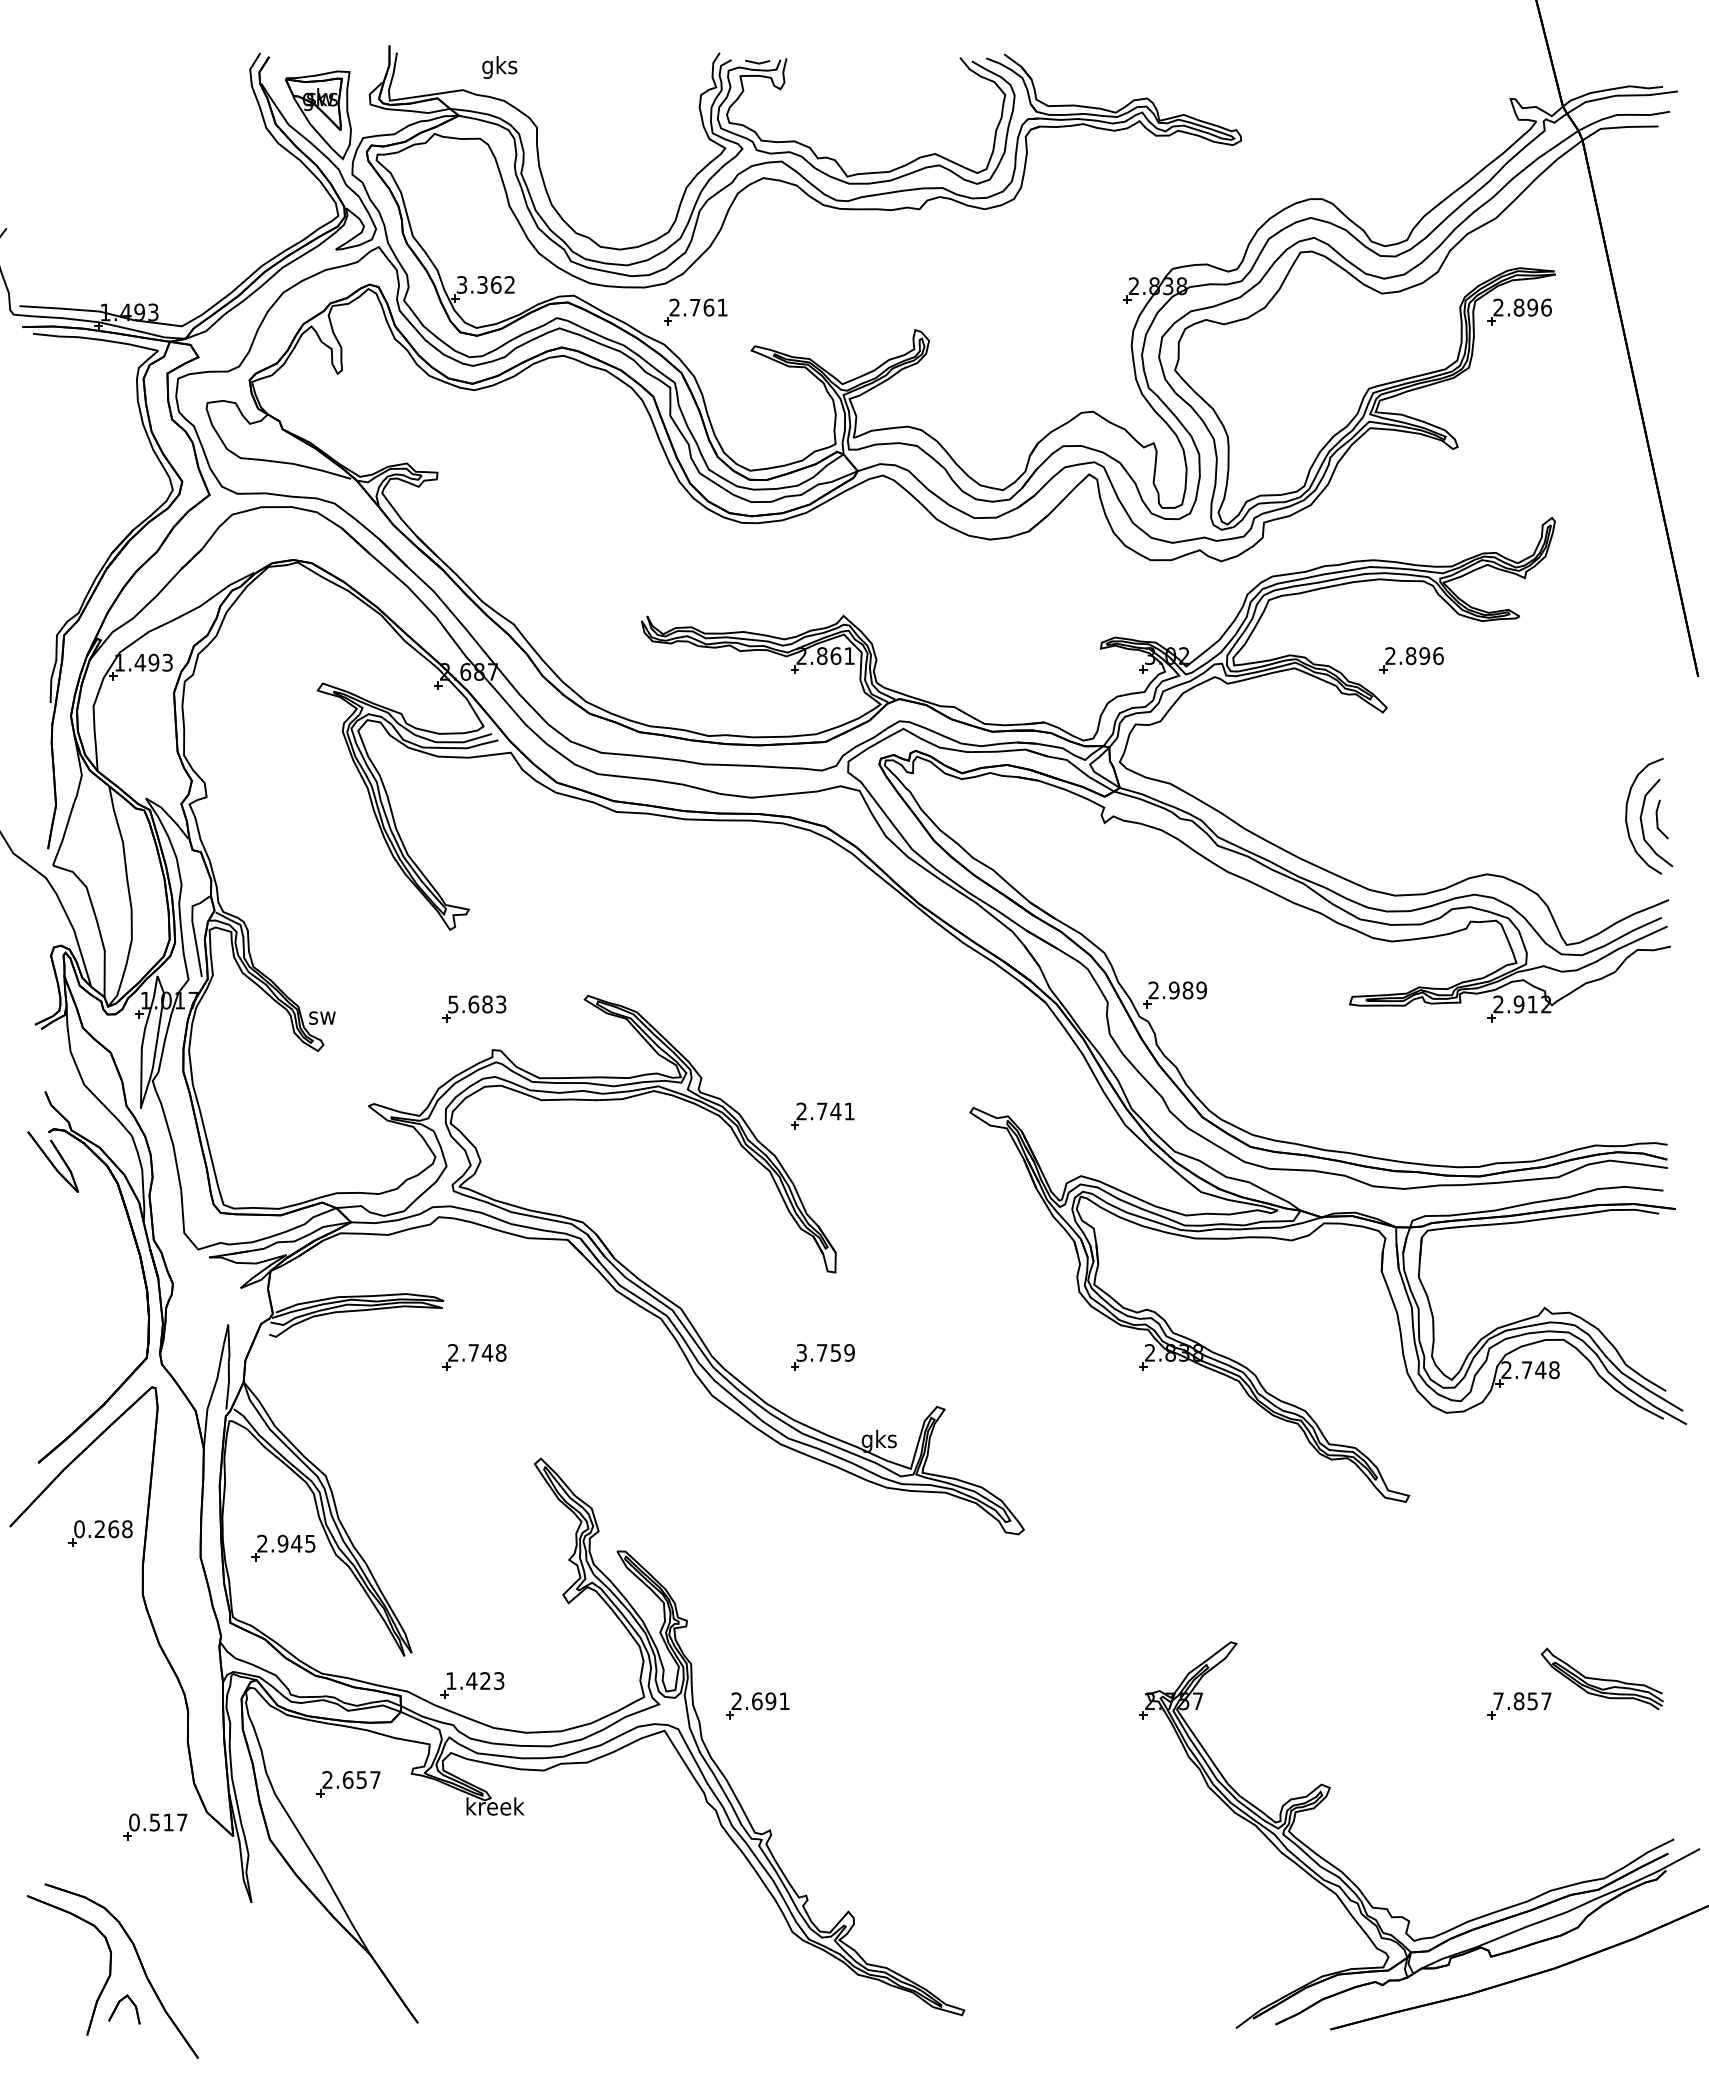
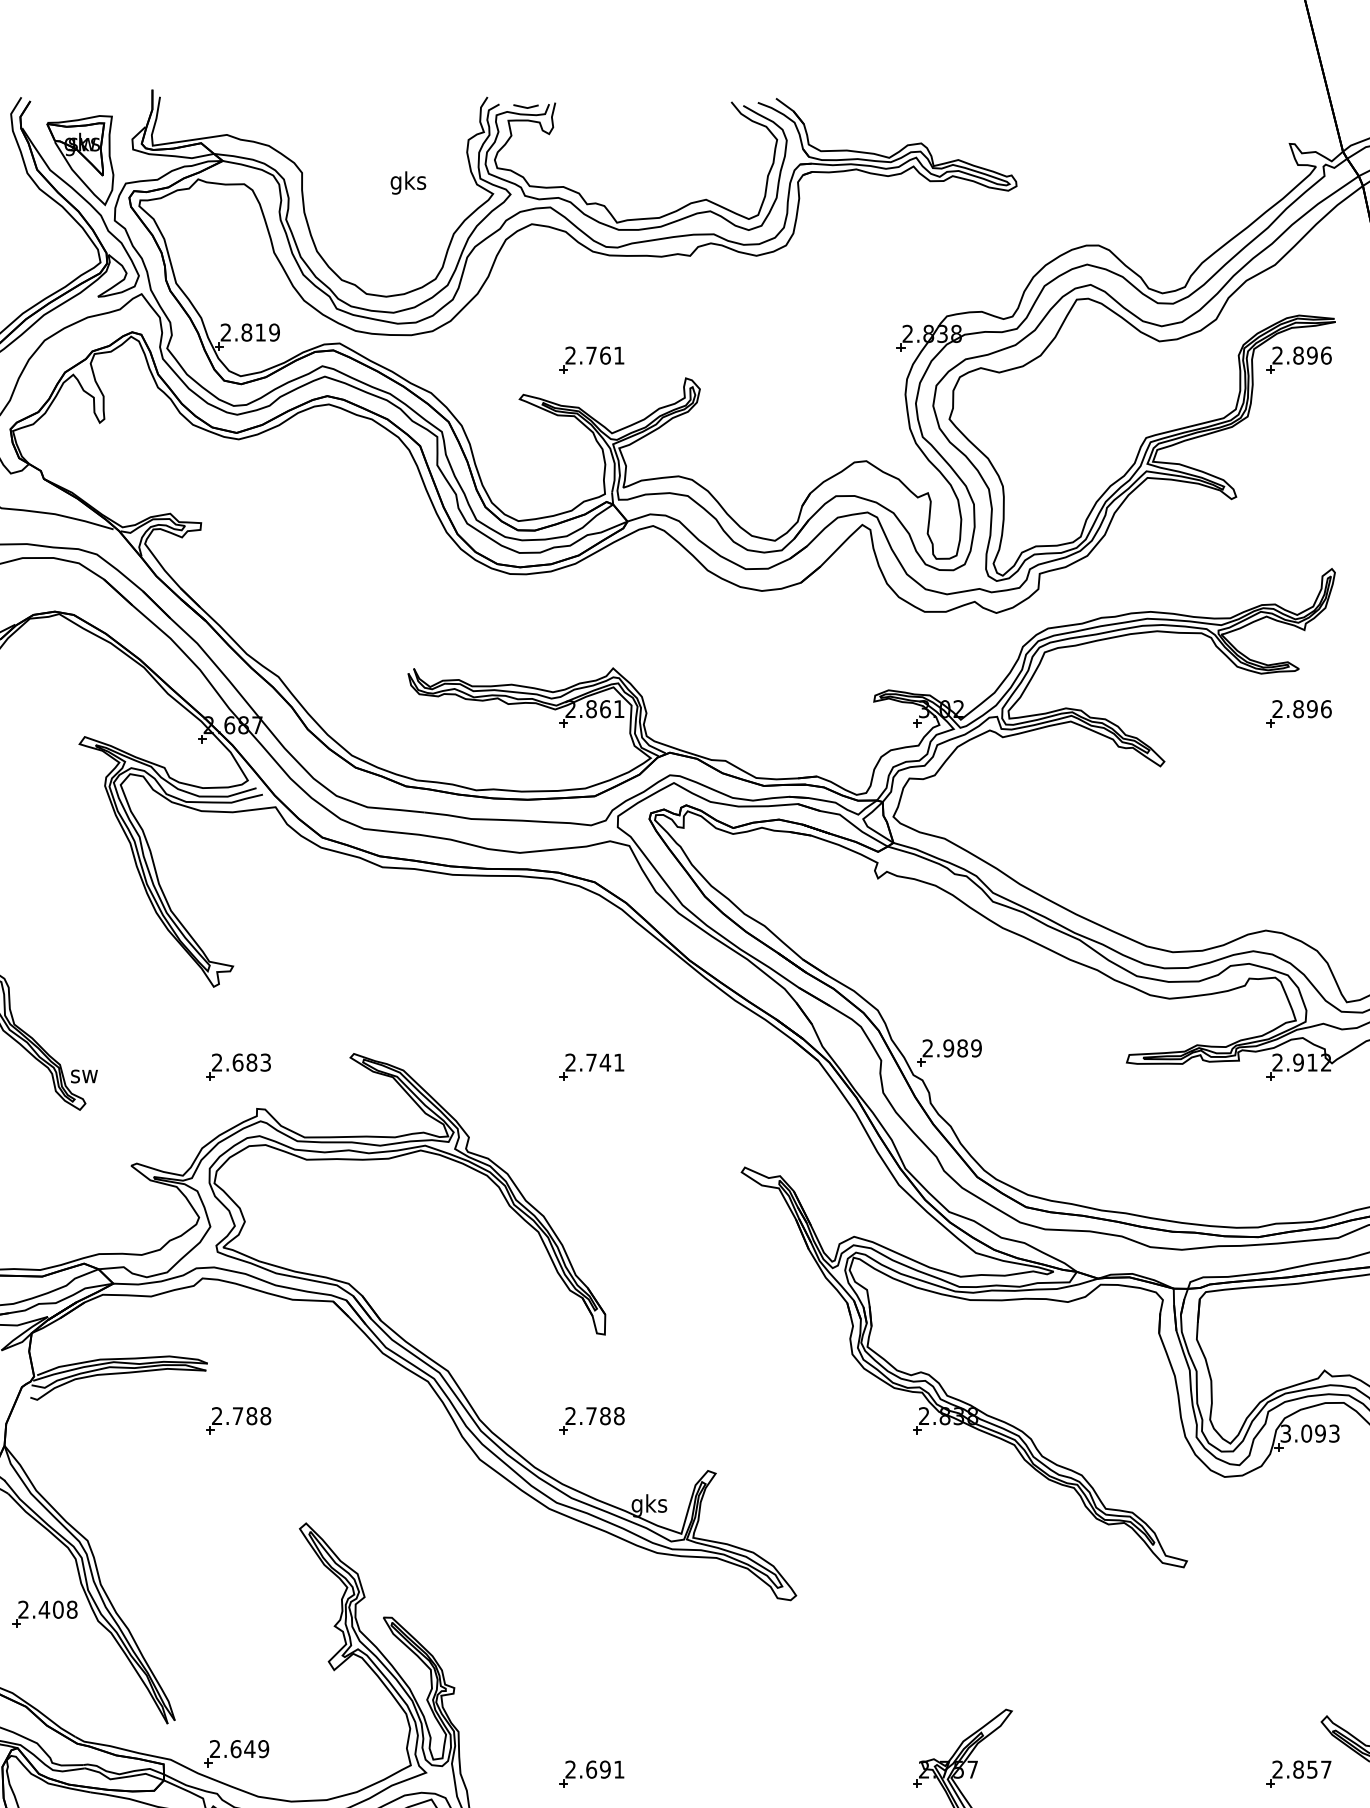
text: (499, 67) -> (408, 183), moved
text: (485, 284) -> (249, 332), 3.362 -> 2.819
part: (695, 311) -> (591, 359), moved
part: (1411, 660) -> (1298, 713), moved
text: (453, 1004) -> (217, 1062), 5.683 -> 2.683
part: (822, 1115) -> (591, 1066), moved
text: (487, 1352) -> (251, 1415), 2.748 -> 2.788
text: (825, 1352) -> (594, 1415), 3.759 -> 2.788
text: (1530, 1370) -> (1310, 1434), 2.748 -> 3.093
text: (296, 1543) -> (58, 1609), 2.945 -> 2.408
text: (475, 1680) -> (239, 1748), 1.423 -> 2.649
text: (1498, 1700) -> (1277, 1768), 7.857 -> 2.857
part: (757, 1705) -> (591, 1773), moved

